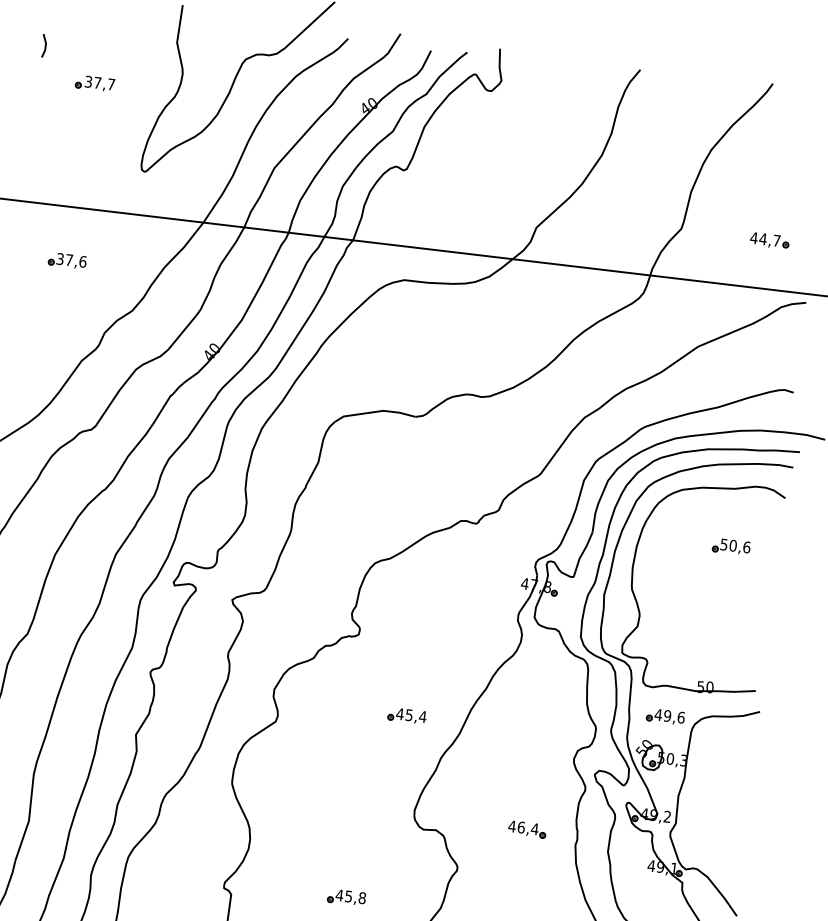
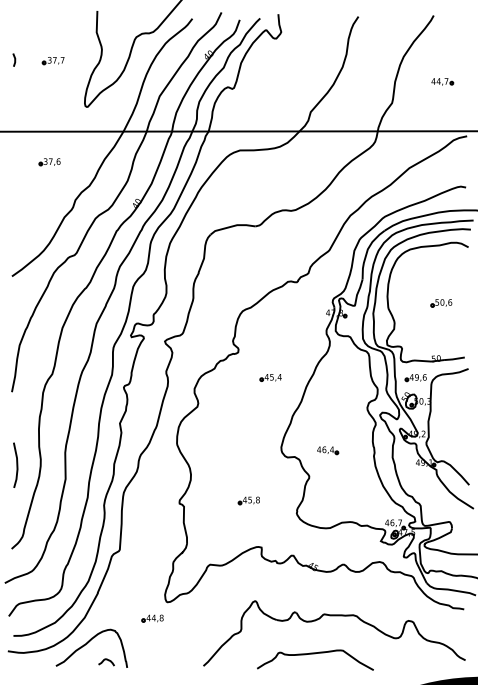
line: (44, 44) -> (14, 59), moved
part: (769, 240) -> (442, 81), moved
part: (731, 547) -> (441, 303), moved
part: (406, 715) -> (270, 377), moved
part: (528, 829) -> (328, 450), moved

